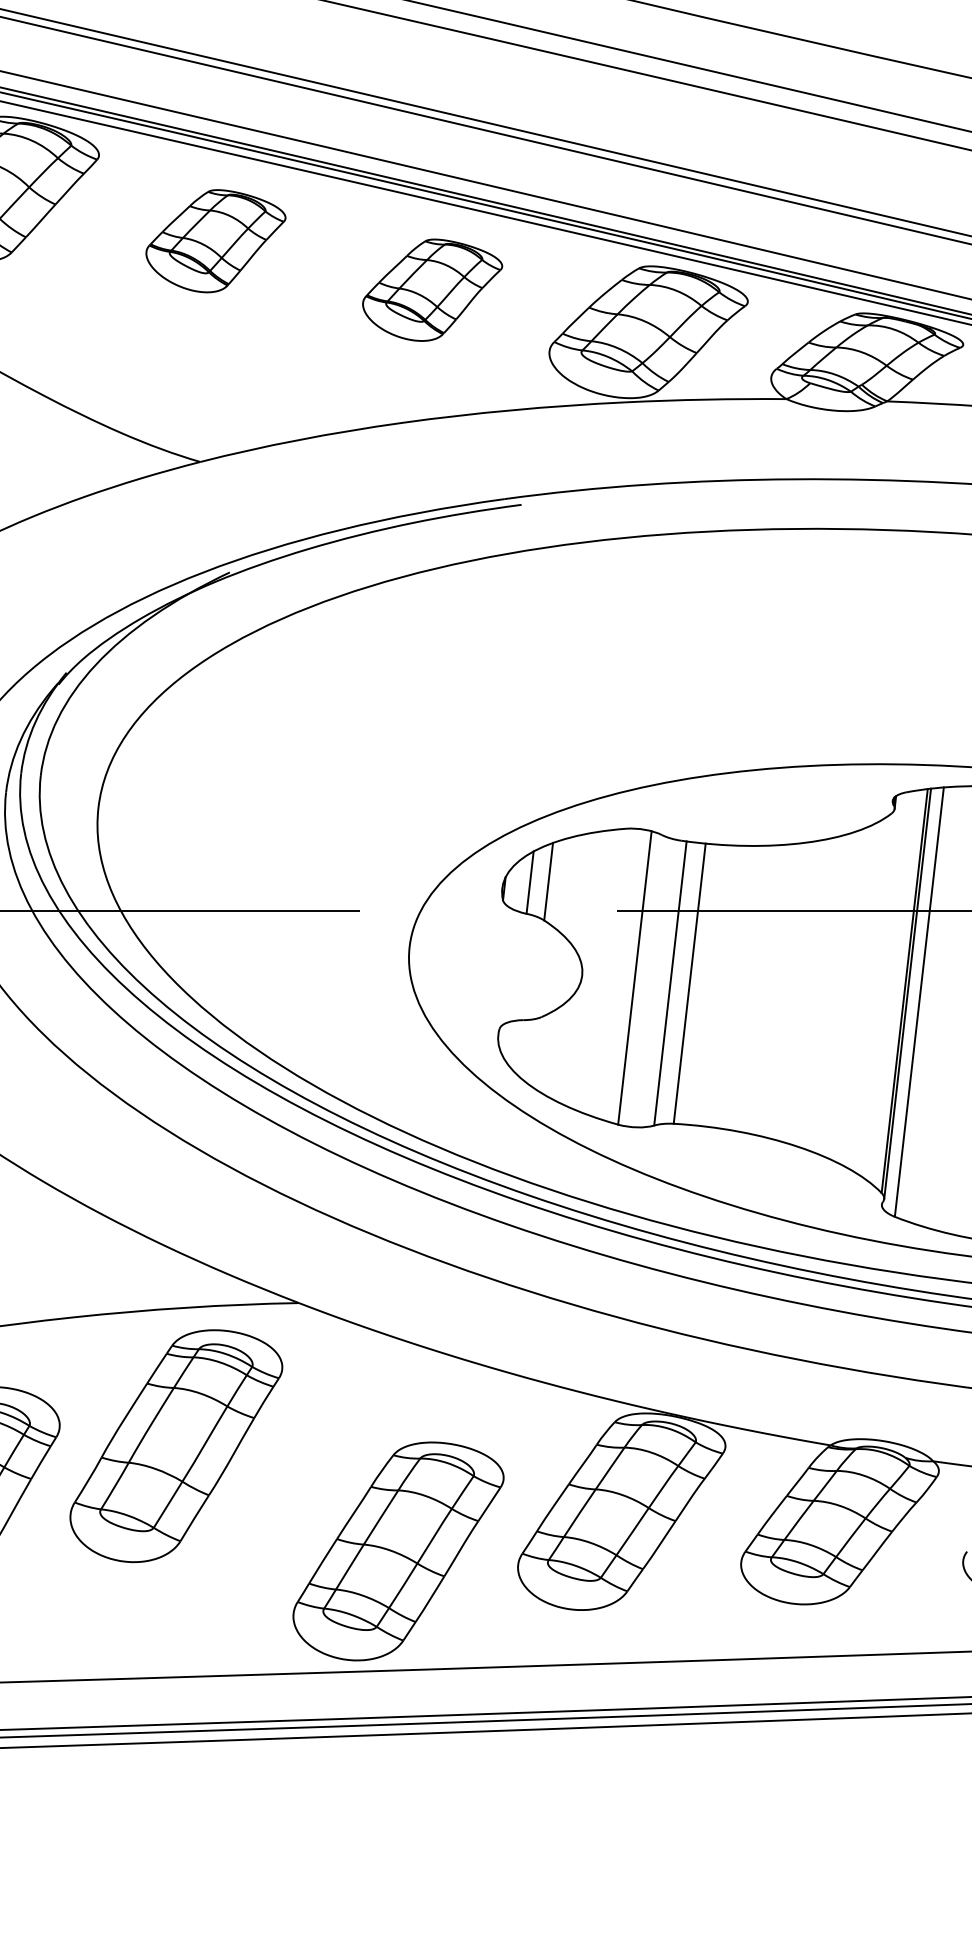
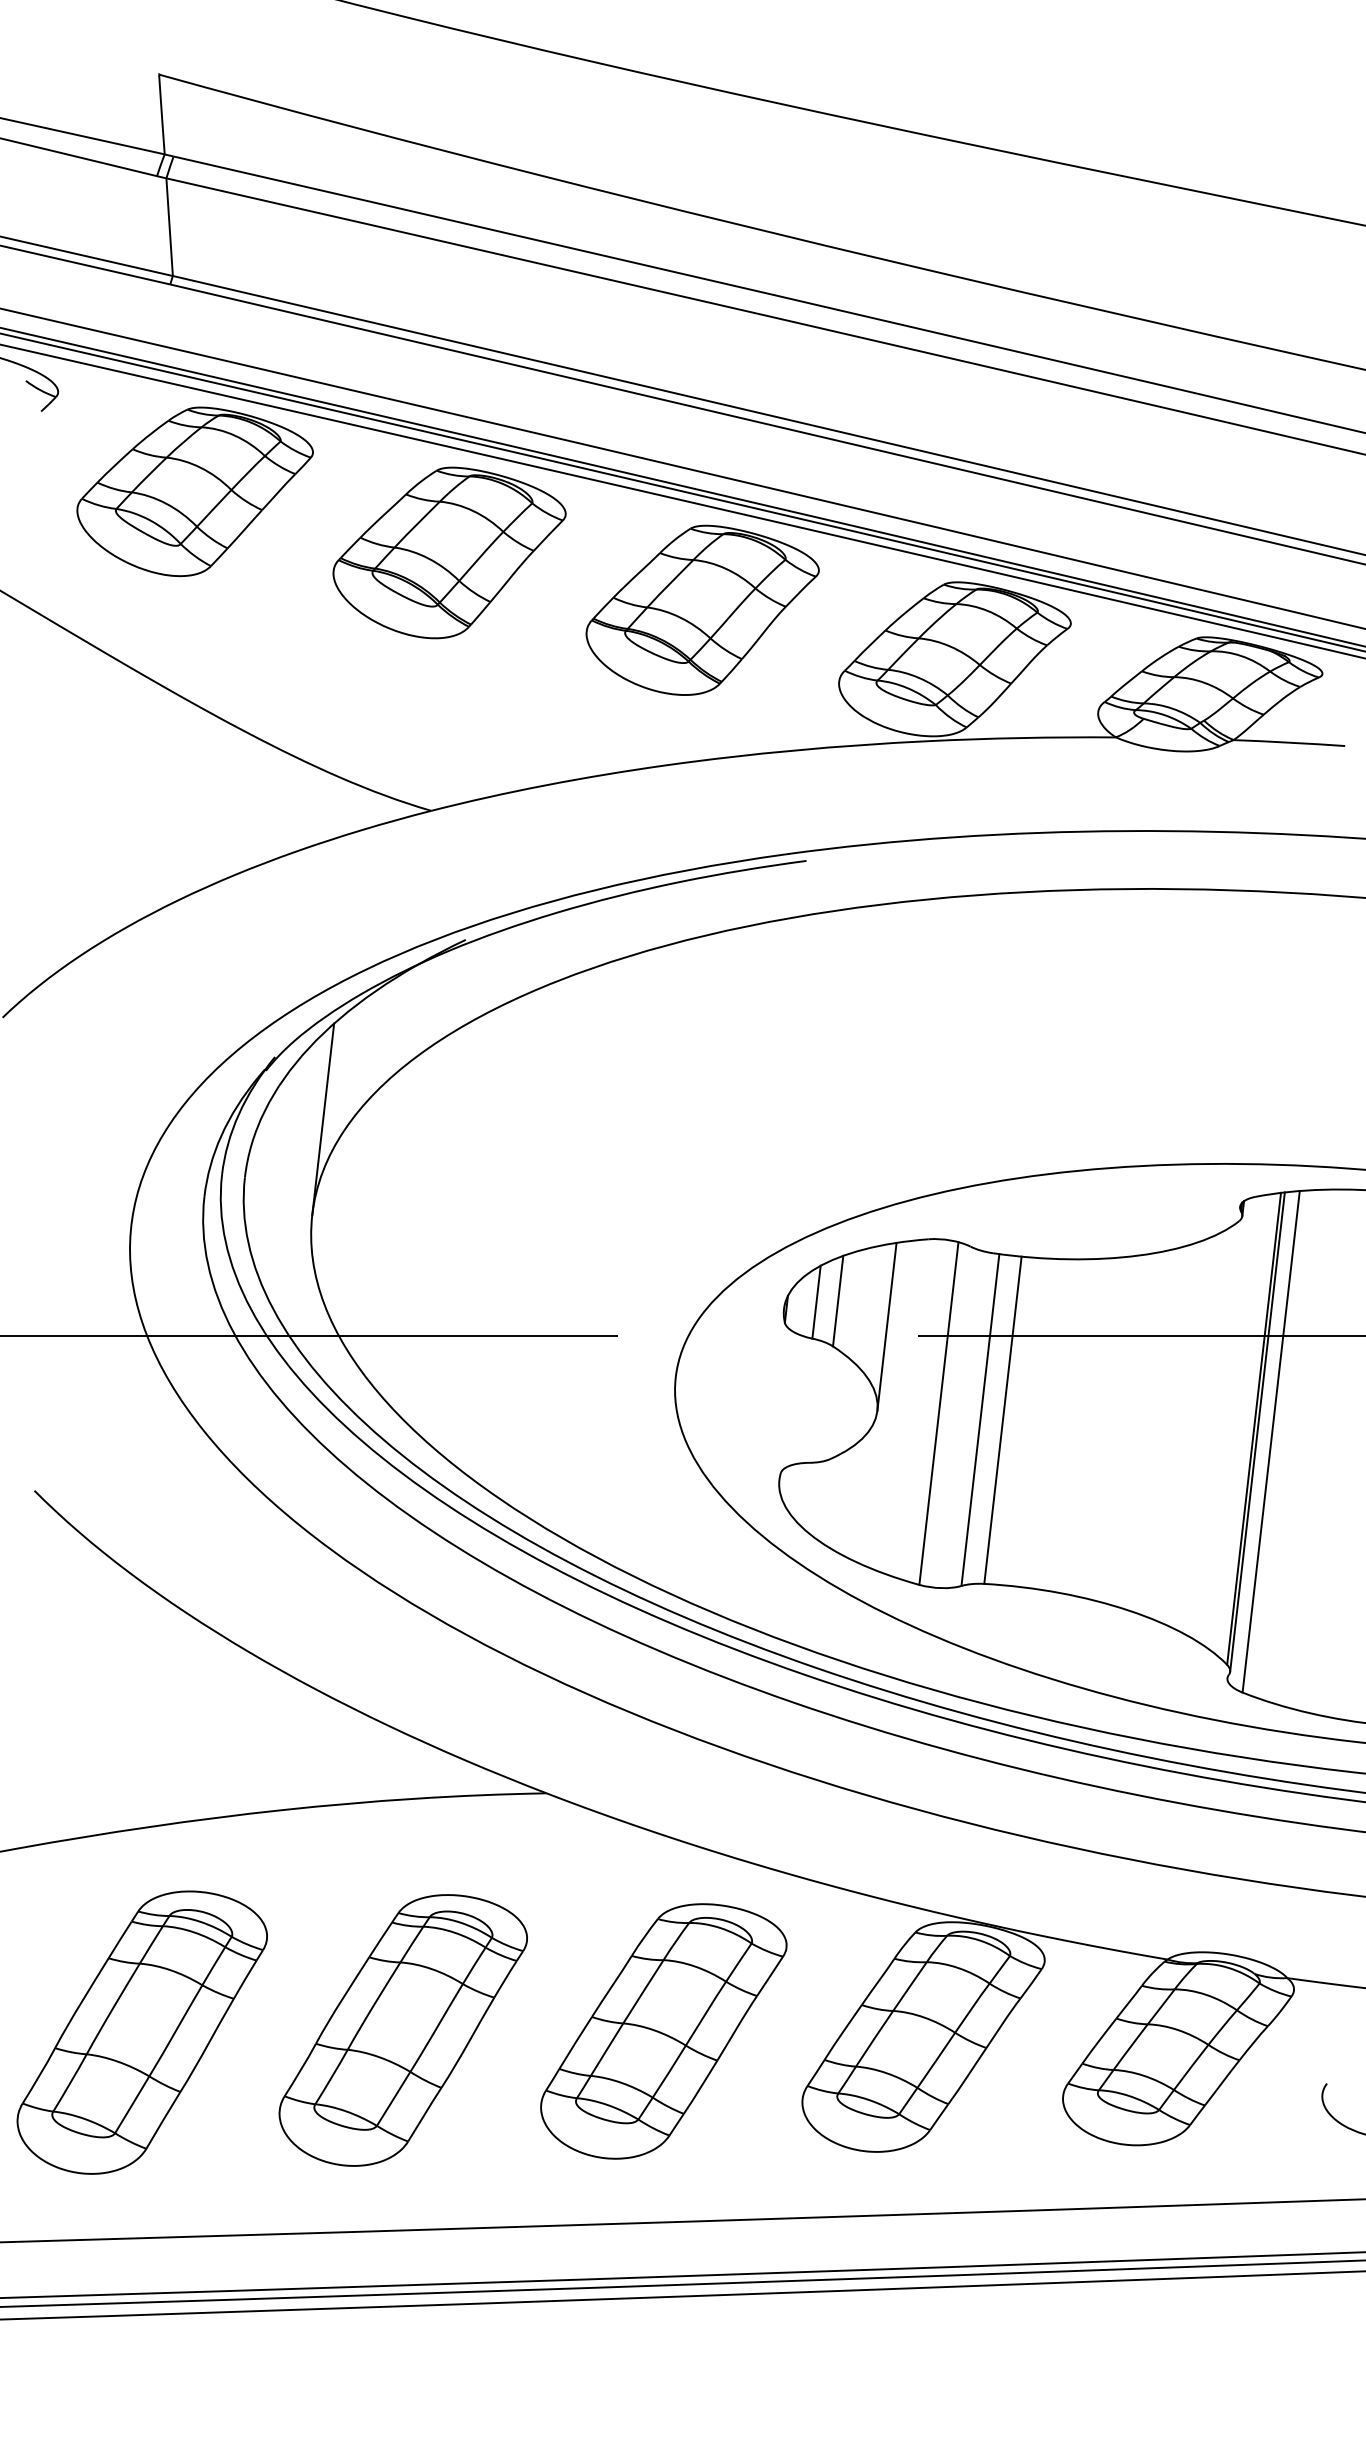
part: (215, 240) -> (449, 552), size x1.43
part: (432, 289) -> (702, 609), size x1.43
line: (108, 726) -> (323, 1119), added
line: (590, 903) -> (886, 1326), added
part: (175, 1446) -> (402, 2030), moved
part: (398, 1551) -> (663, 2031), moved

